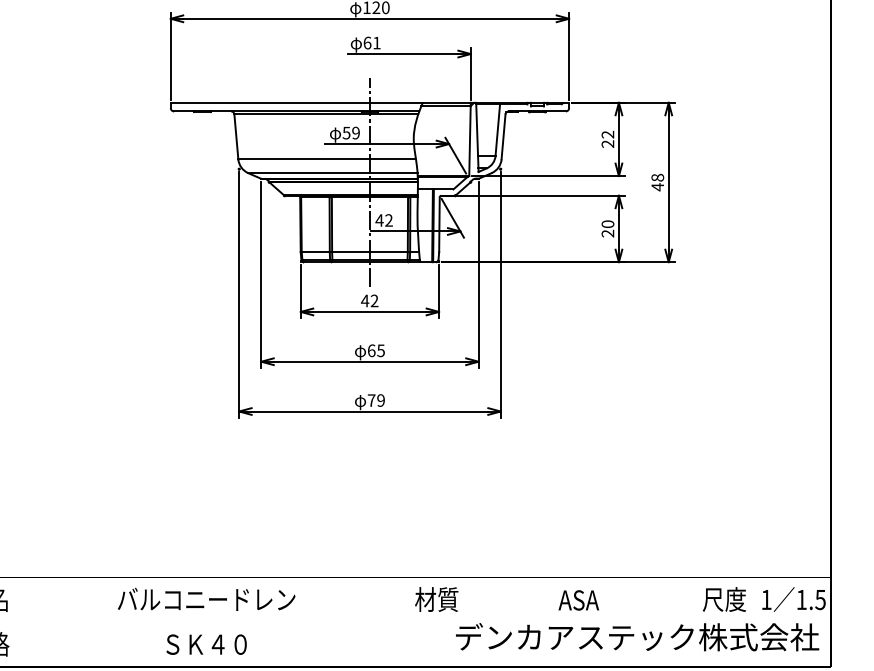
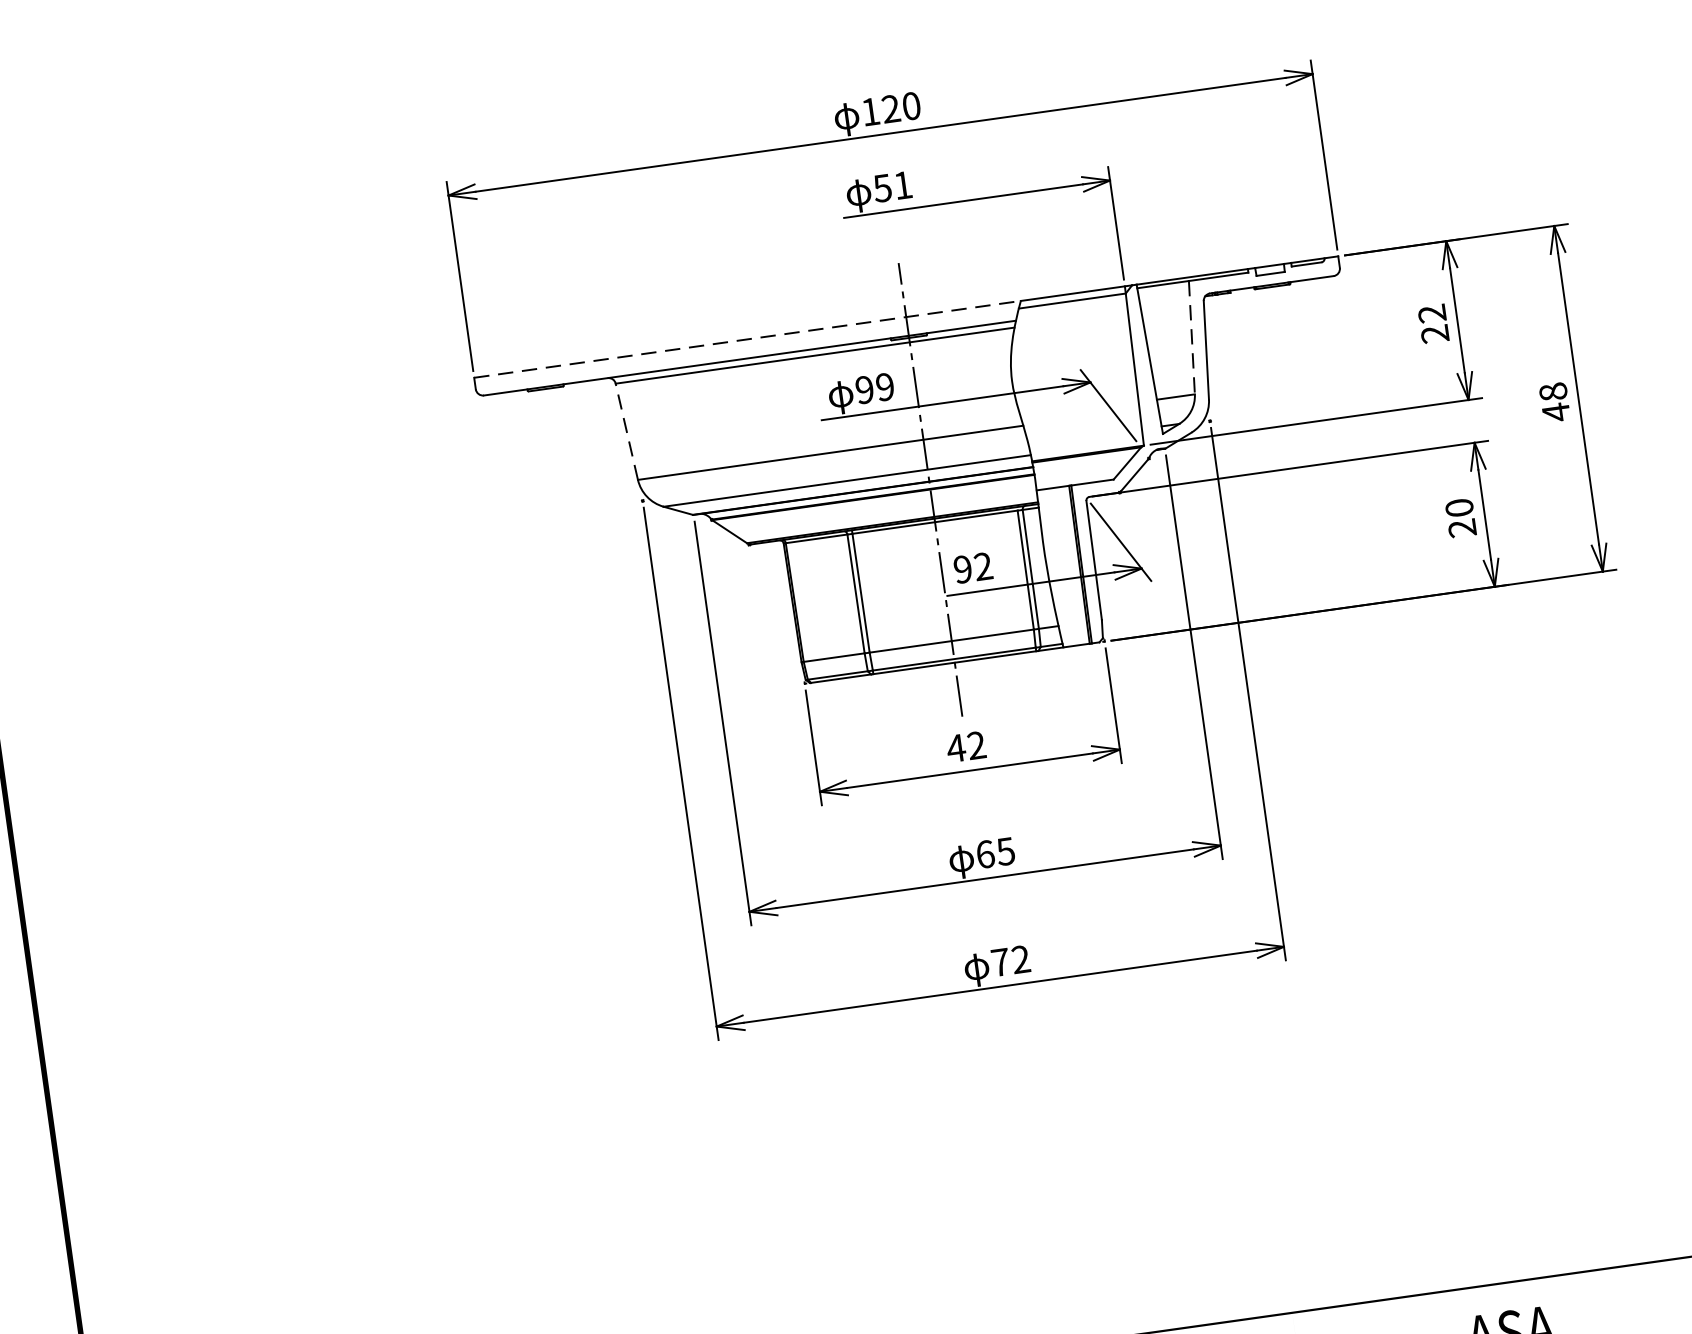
text: (367, 42) -> (882, 186), 61 -> 51
line: (297, 102) -> (748, 338), solid -> dashed
line: (497, 130) -> (1191, 338), solid -> dashed
text: (346, 132) -> (864, 388), 59 -> 99
line: (236, 136) -> (626, 430), solid -> dashed
text: (379, 220) -> (962, 569), 42 -> 92
text: (380, 400) -> (1019, 959), 79 -> 72

